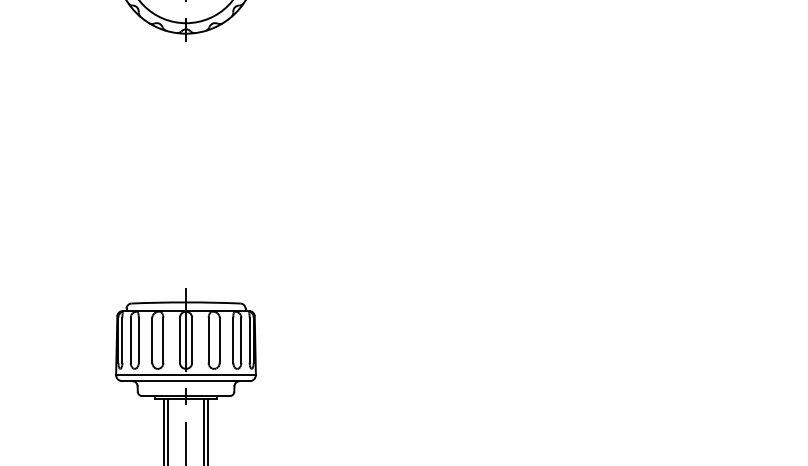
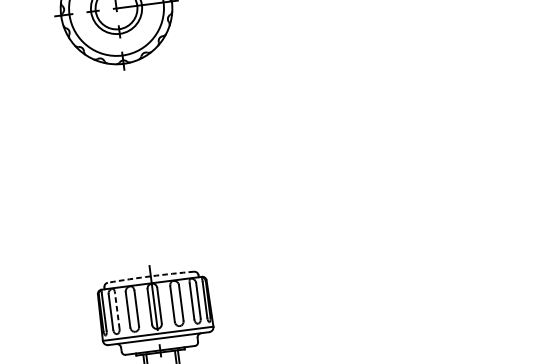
arc: (186, 302) -> (151, 276), solid -> dashed
line: (138, 339) -> (117, 310), solid -> dashed

